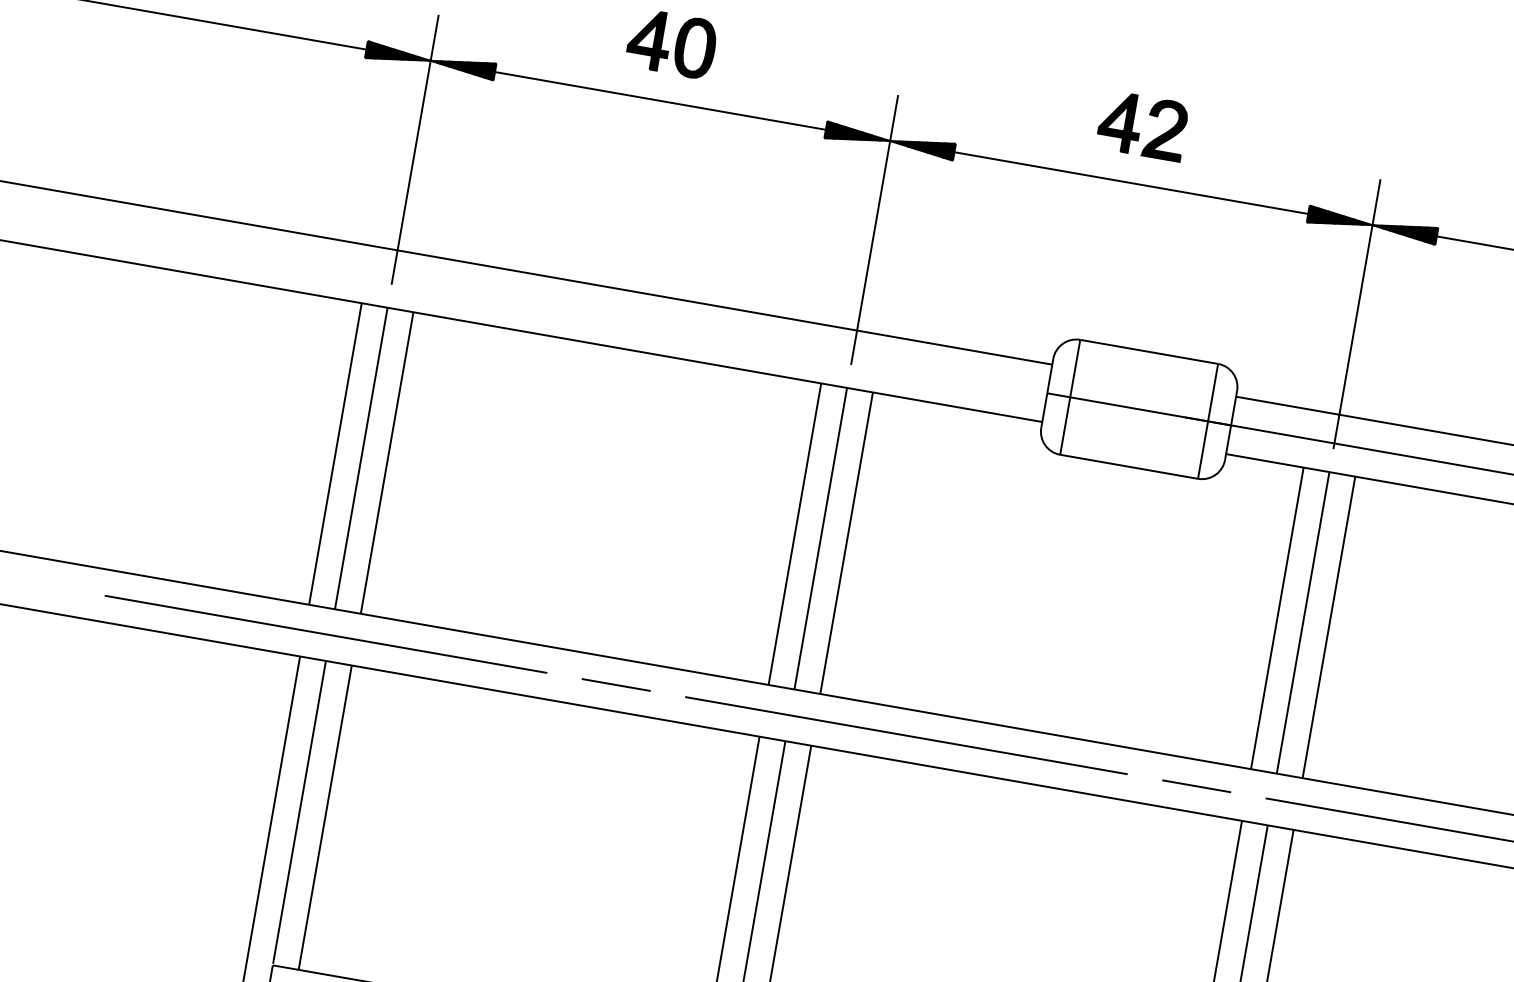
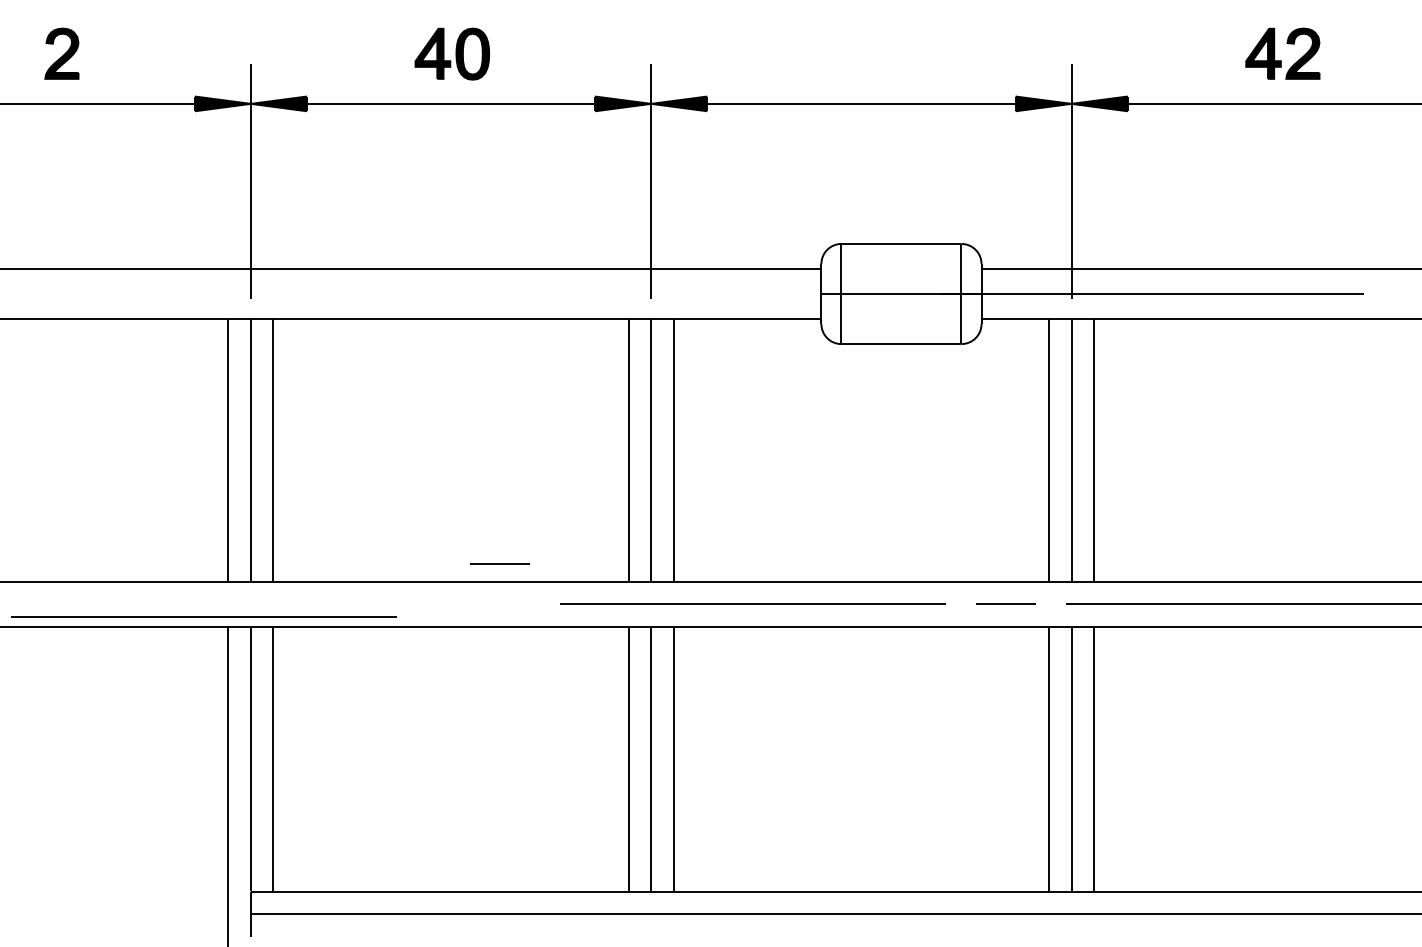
part: (1140, 133) -> (861, 60), removed
line: (325, 633) -> (203, 616), moved
line: (615, 684) -> (499, 563), moved

